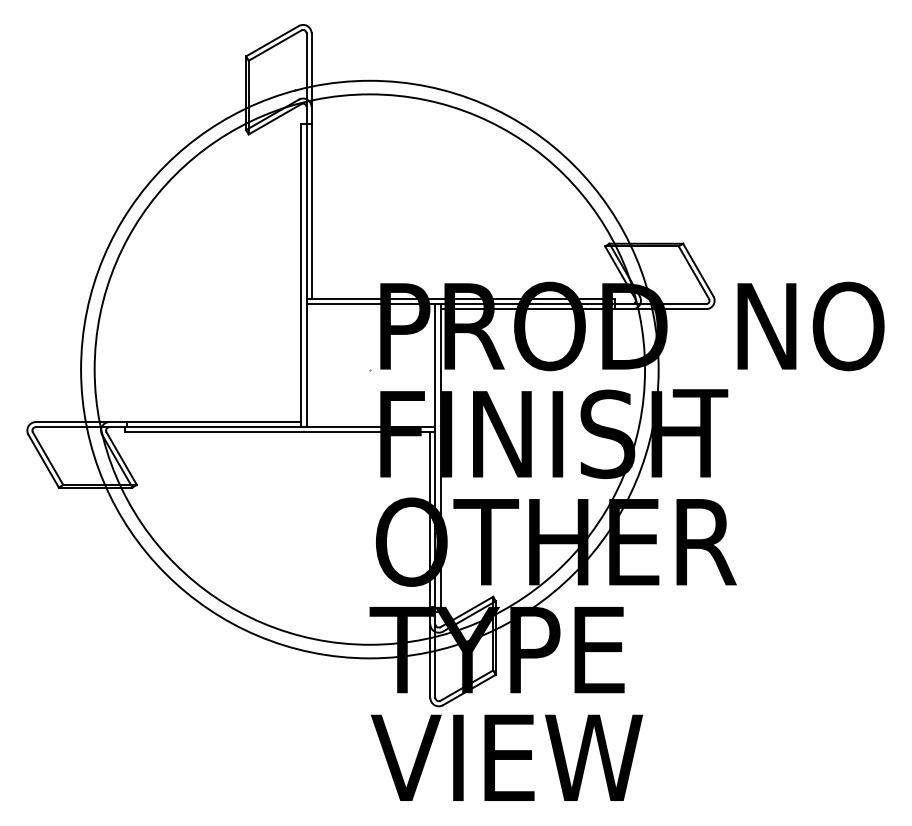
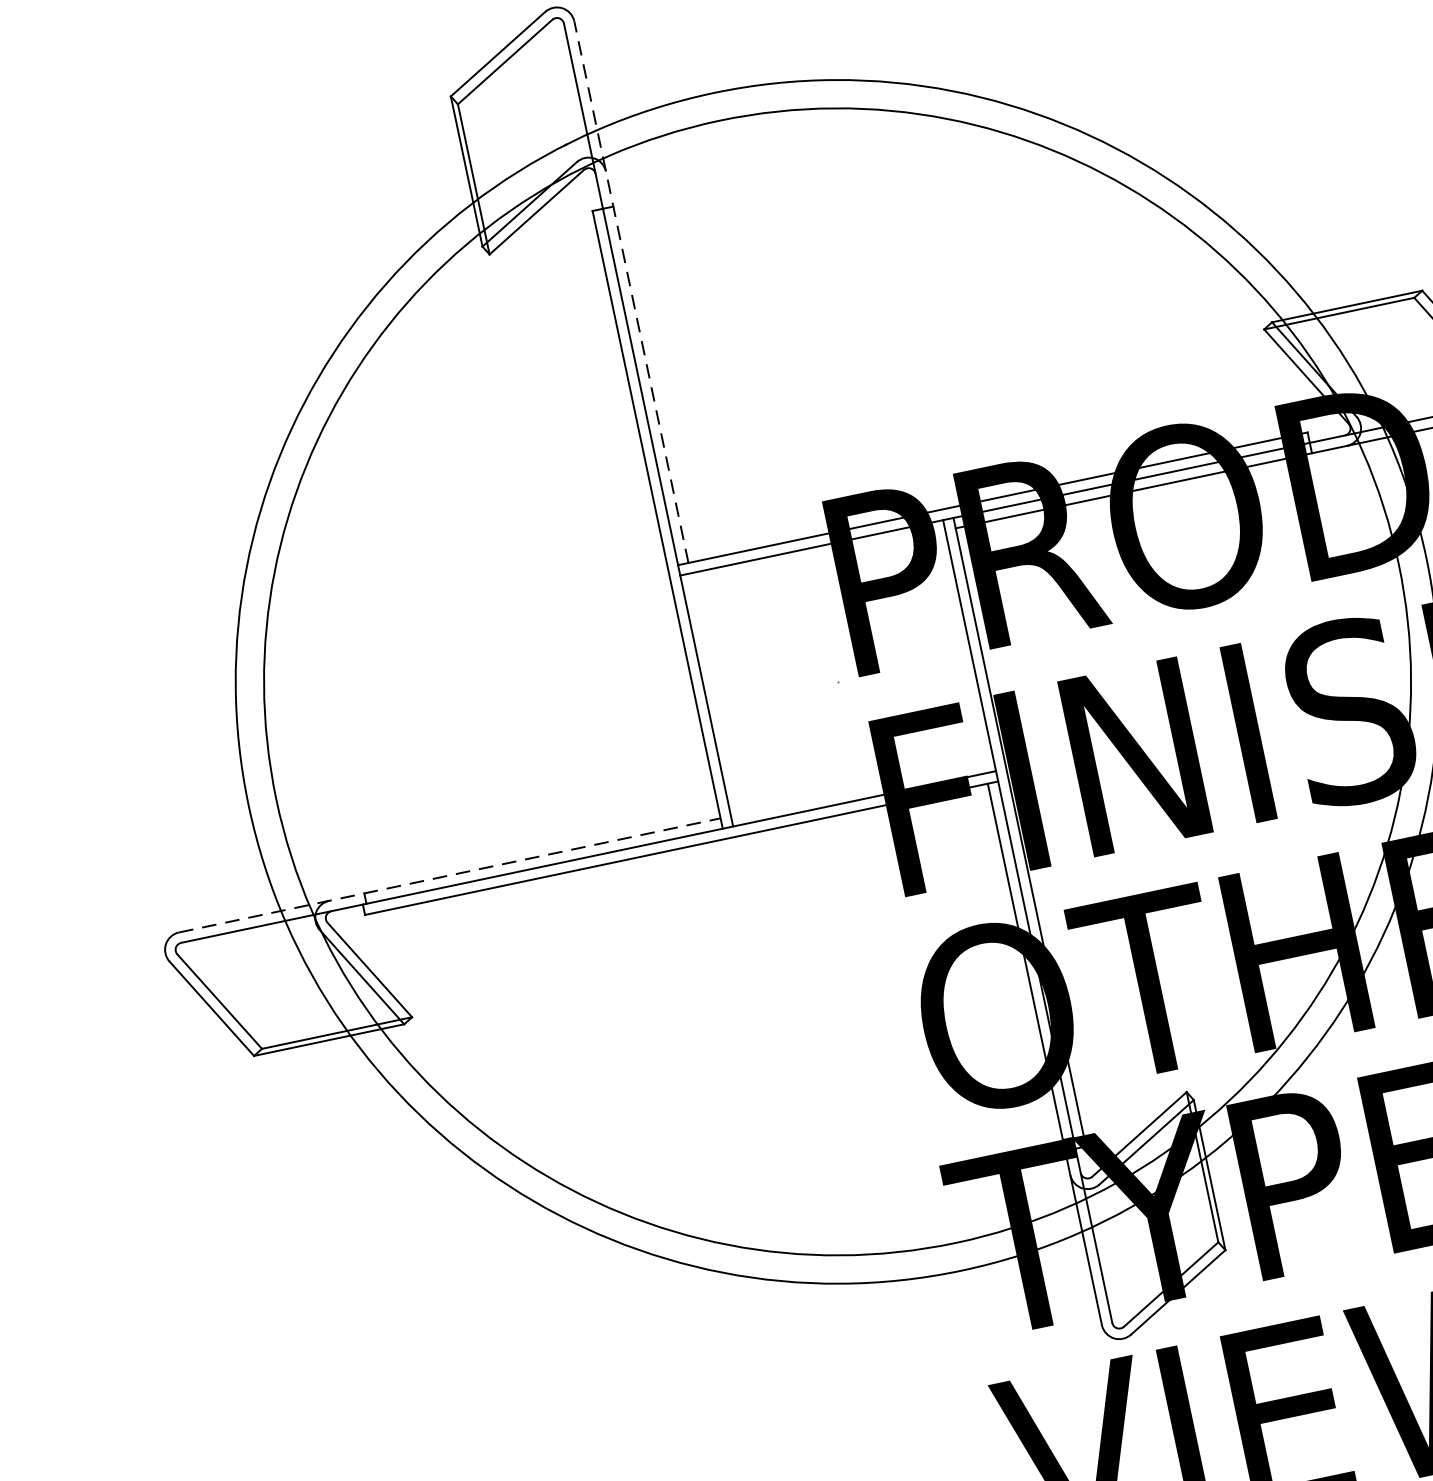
line: (311, 166) -> (631, 292), solid -> dashed
line: (168, 422) -> (449, 876), solid -> dashed

